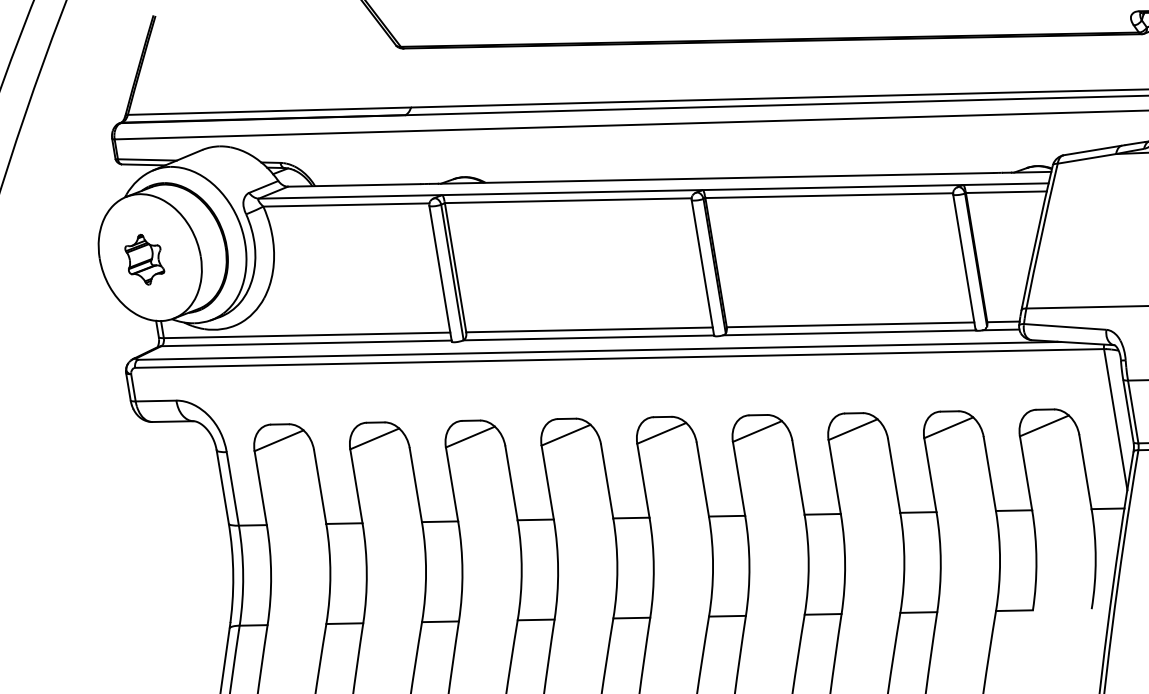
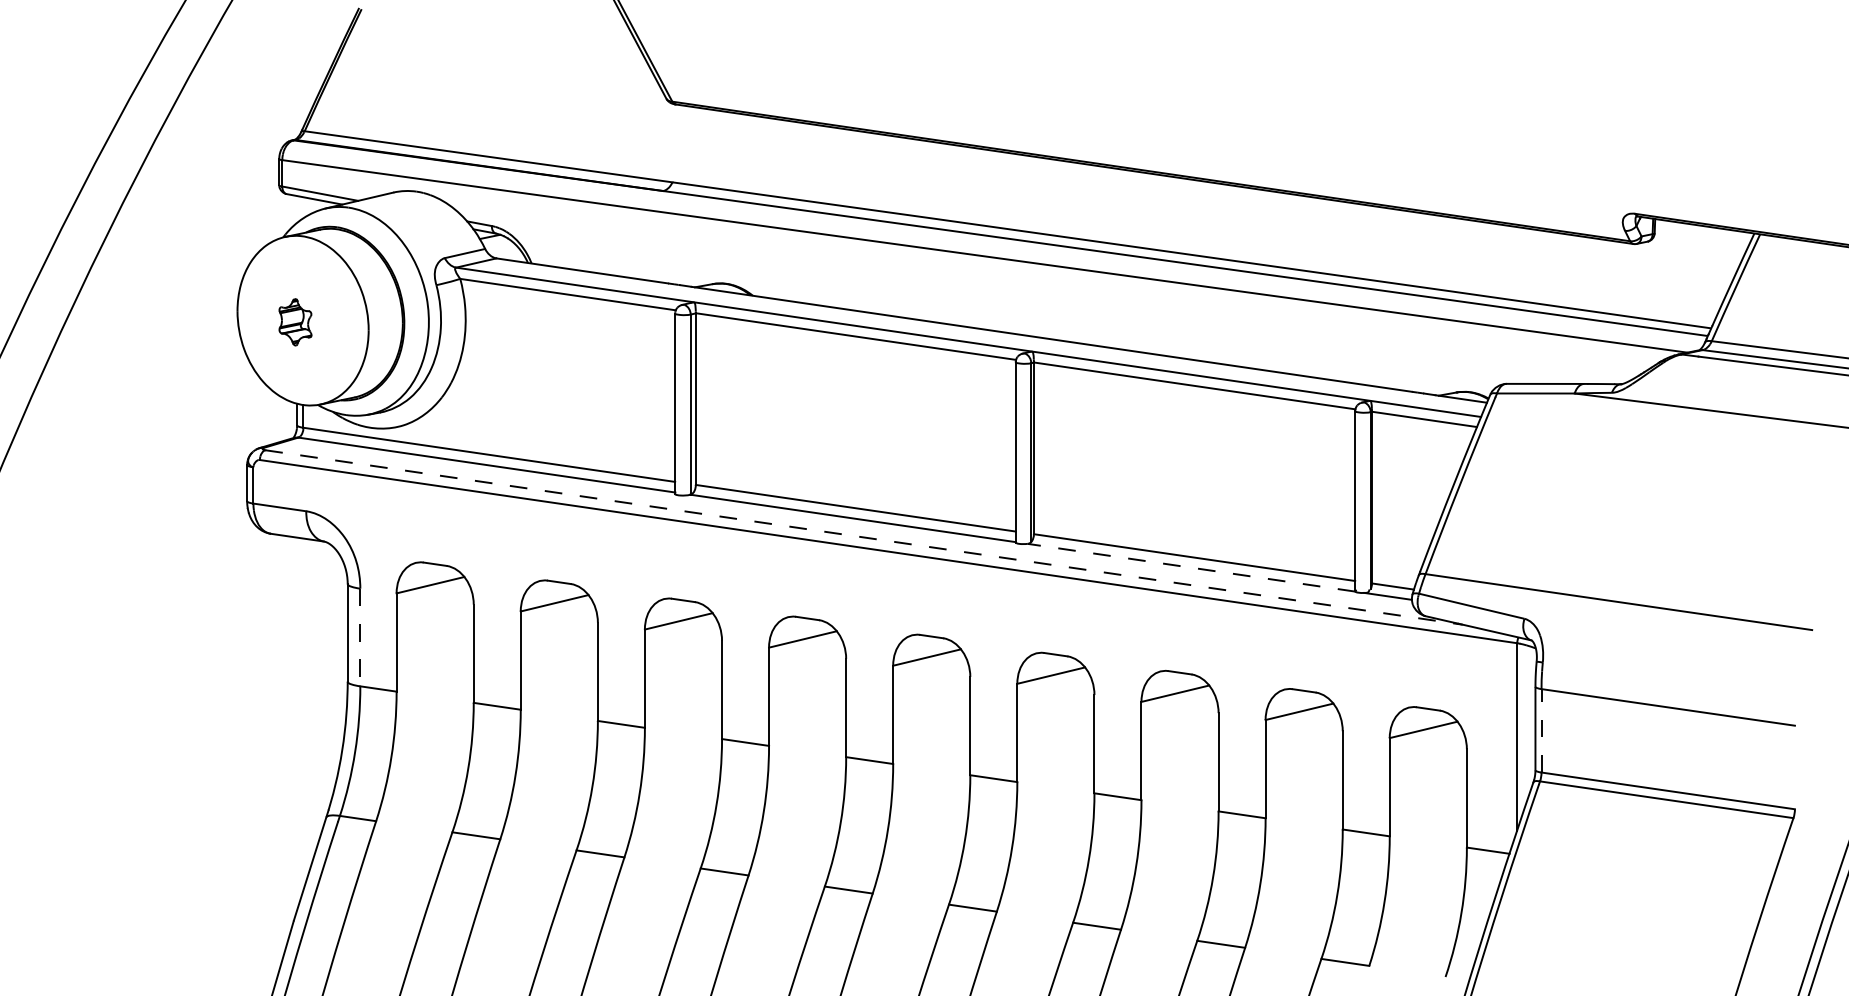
part: (144, 259) -> (295, 322), size x0.7
line: (848, 332) -> (1190, 567), solid -> dashed
line: (599, 350) -> (864, 537), solid -> dashed
line: (1133, 411) -> (1541, 730), solid -> dashed
line: (232, 488) -> (360, 637), solid -> dashed

